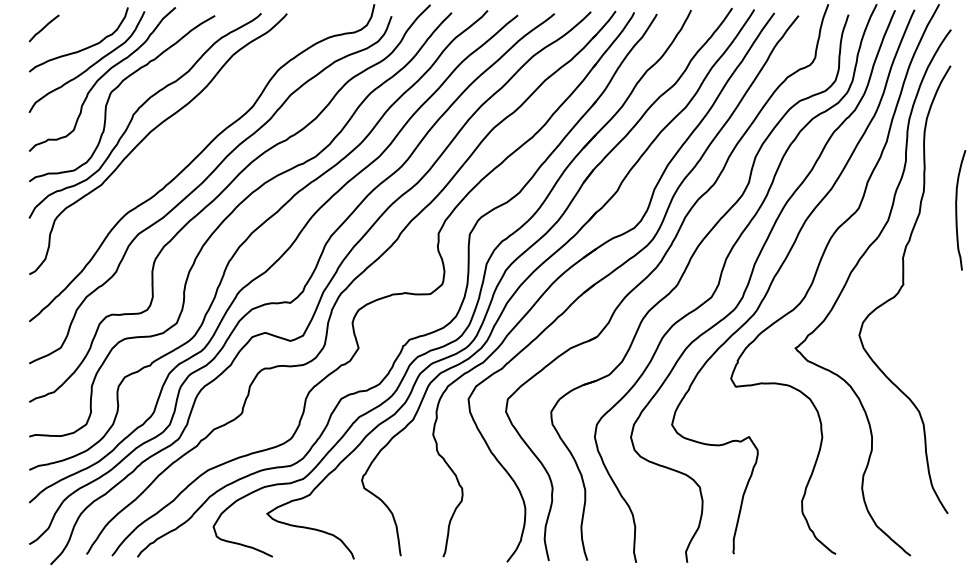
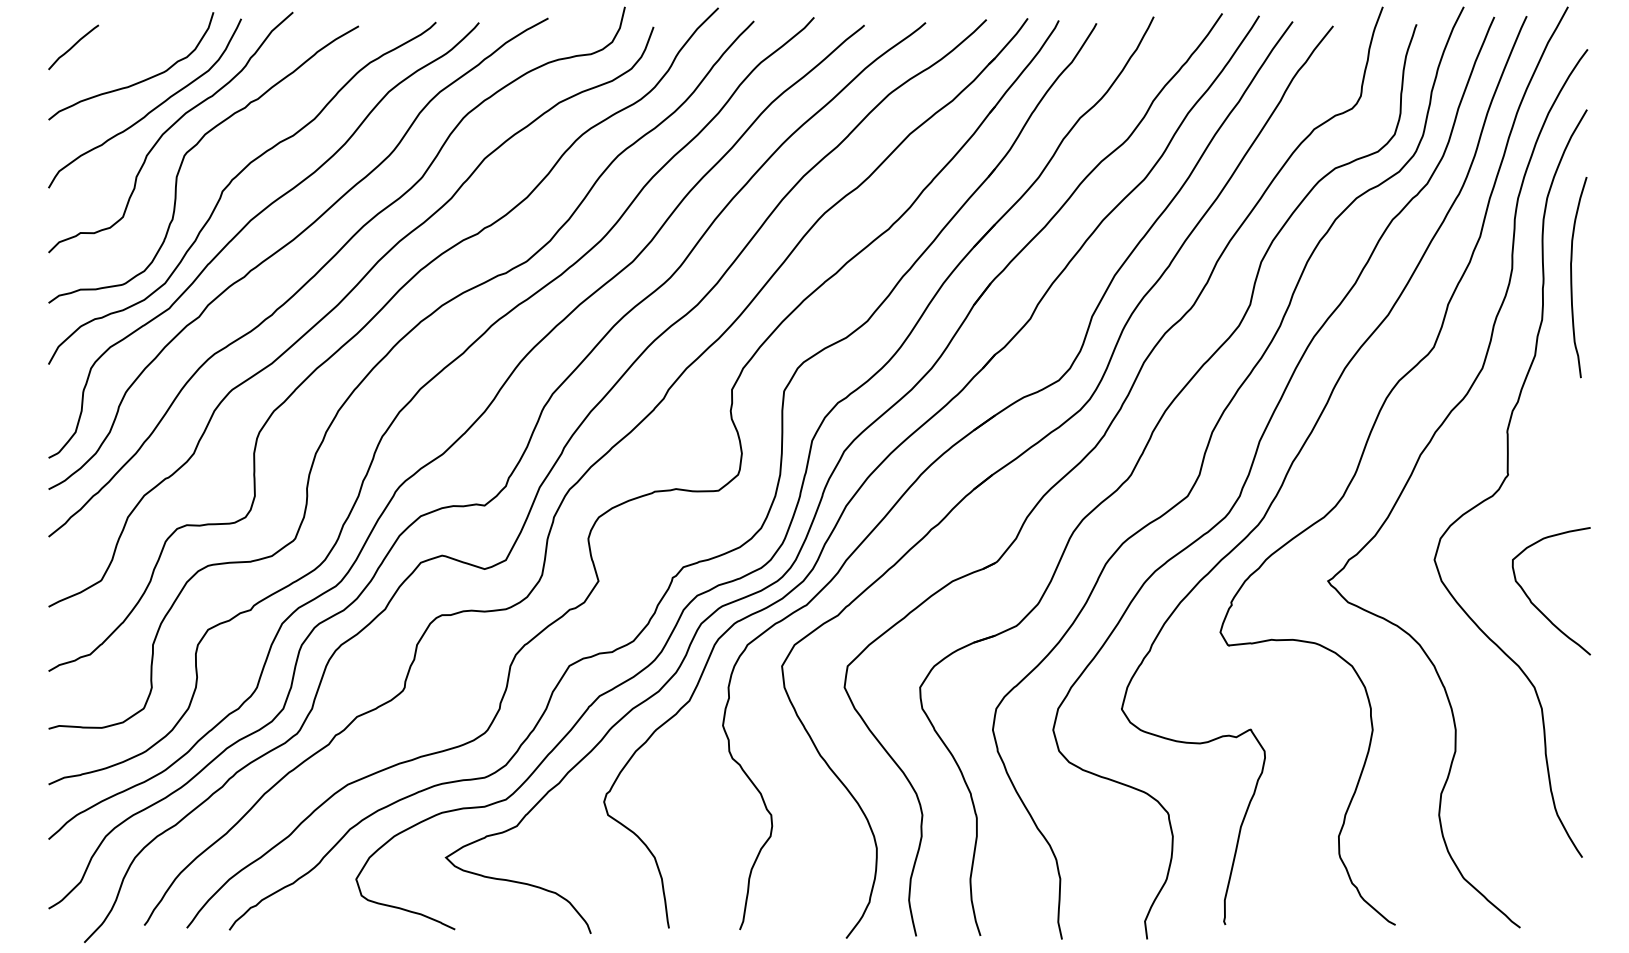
curve: (175, 145) -> (292, 242), added
curve: (957, 210) -> (1573, 277), moved
curve: (920, 362) -> (1536, 605), added

